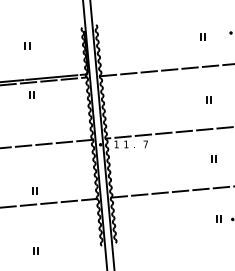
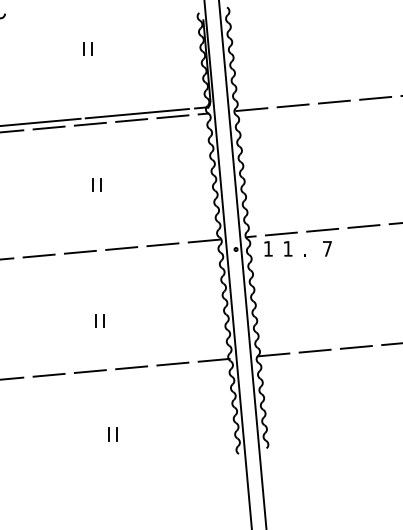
part: (31, 94) -> (96, 184), moved
part: (34, 190) -> (98, 319), moved
part: (35, 250) -> (112, 432), moved

